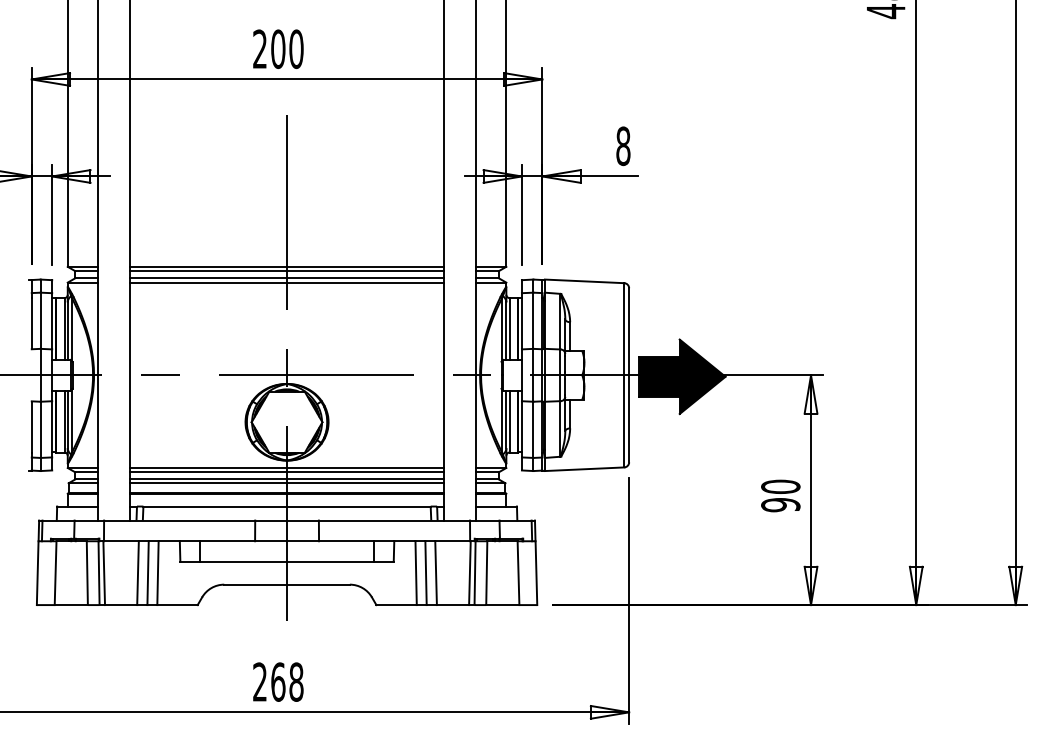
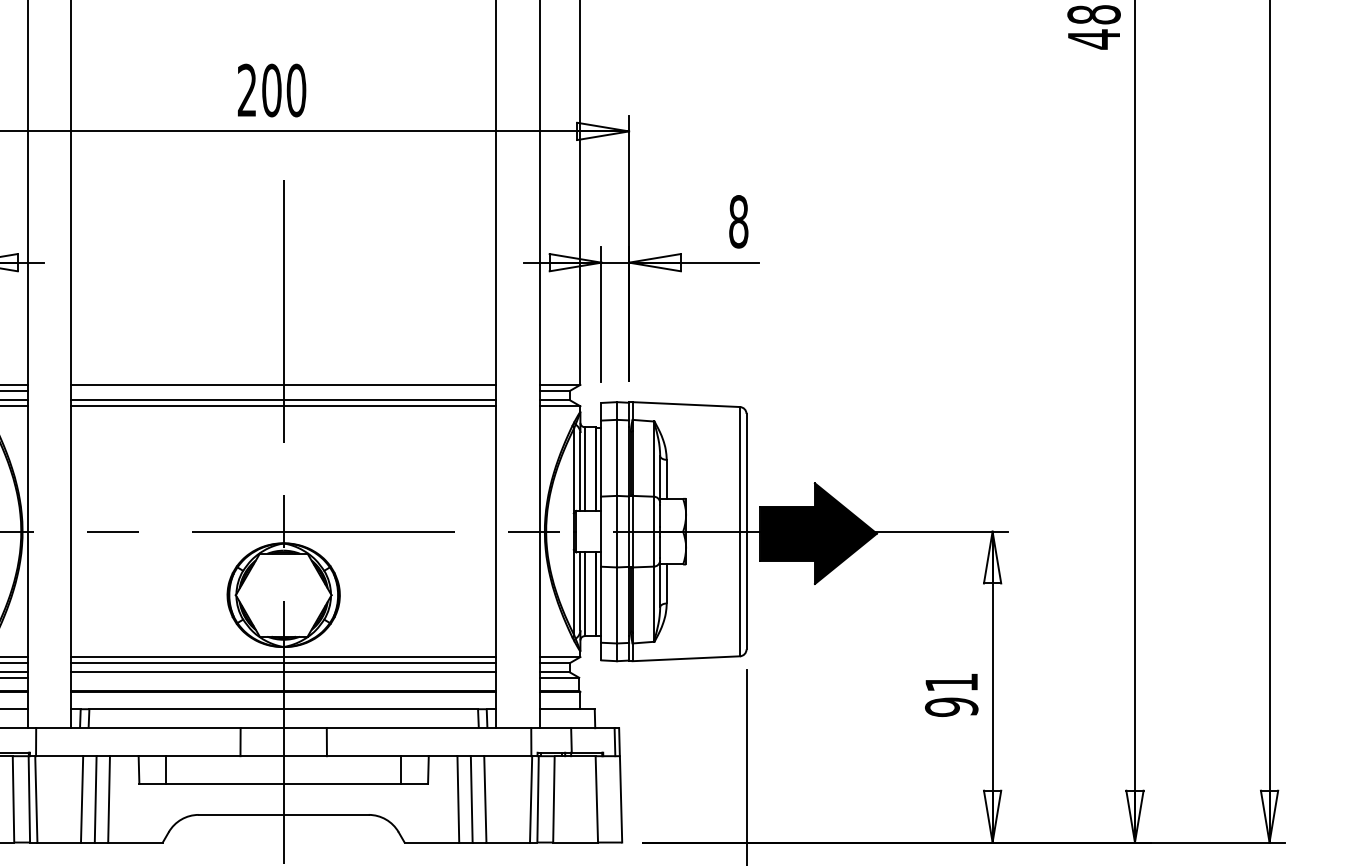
line: (286, 271) -> (282, 391), removed
line: (286, 483) -> (282, 678), removed
text: (780, 486) -> (951, 682), 90 -> 91

